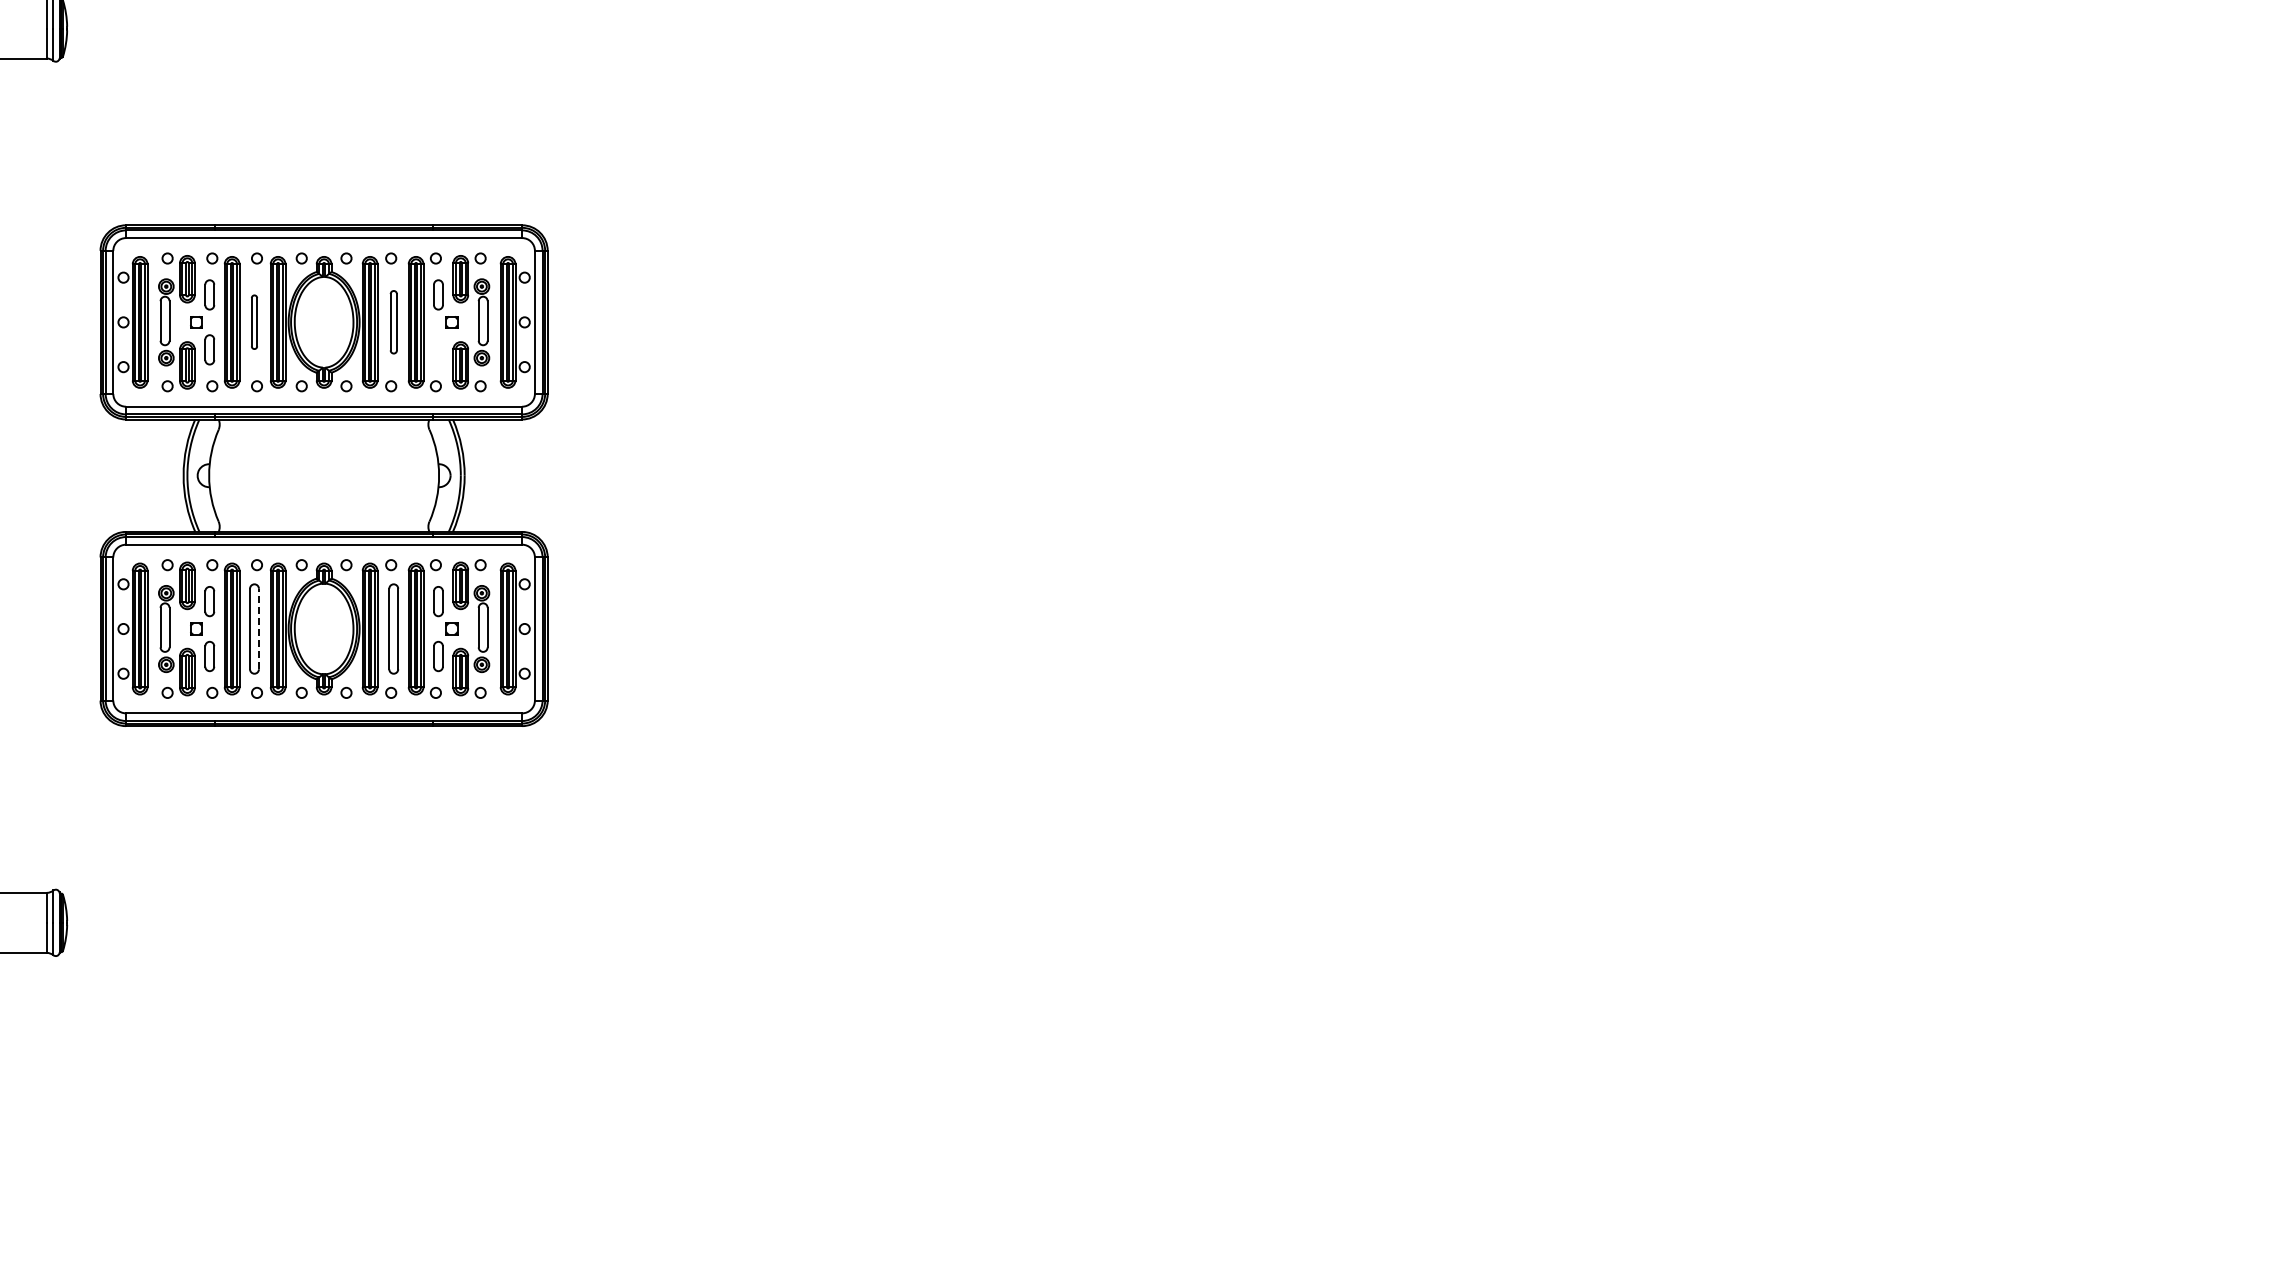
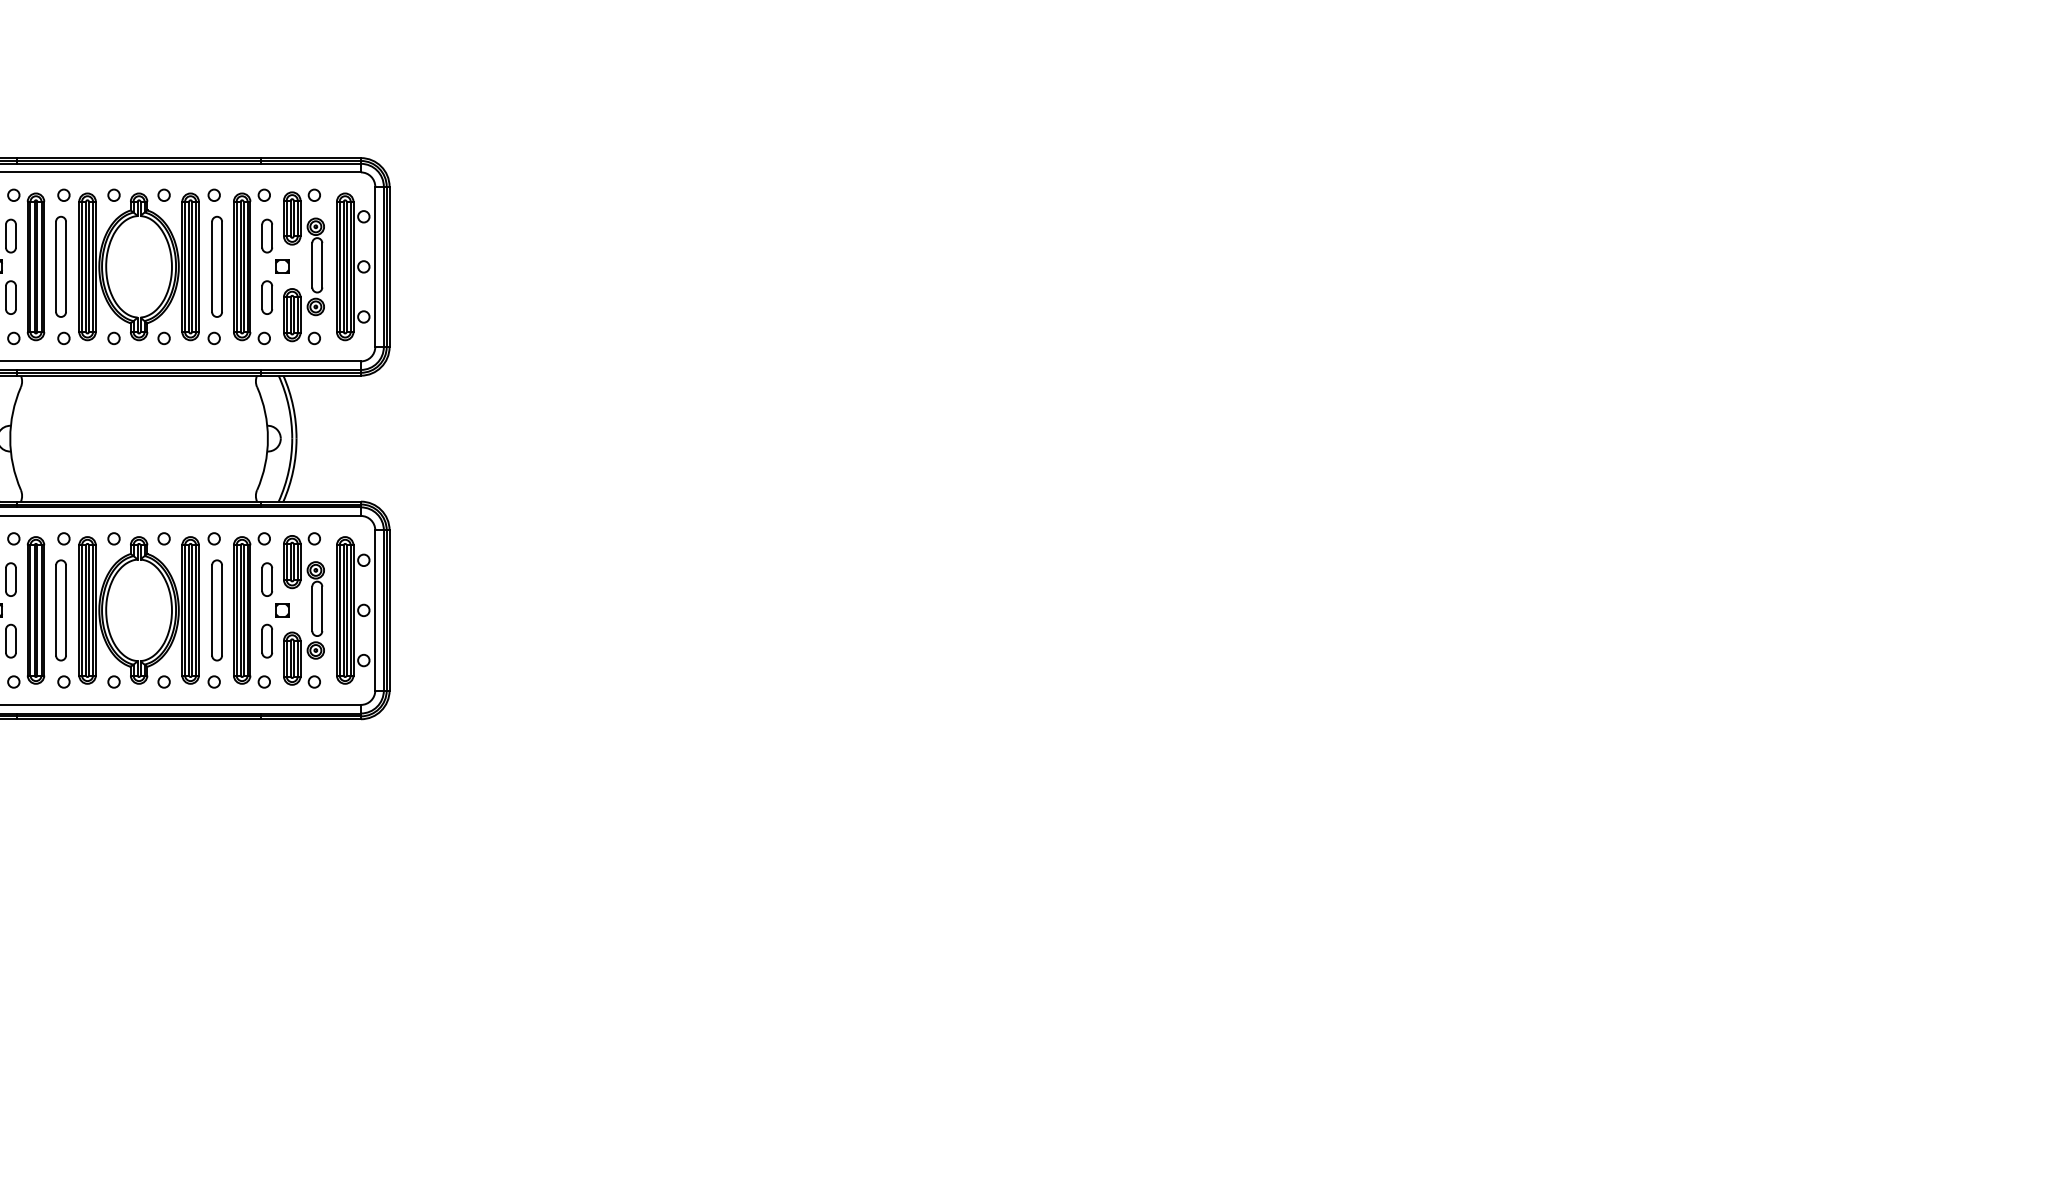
part: (254, 321) -> (61, 265), size x1.67
part: (393, 321) -> (216, 265), size x1.43
part: (438, 349) -> (267, 297), added
line: (258, 628) -> (65, 609), dashed -> solid

